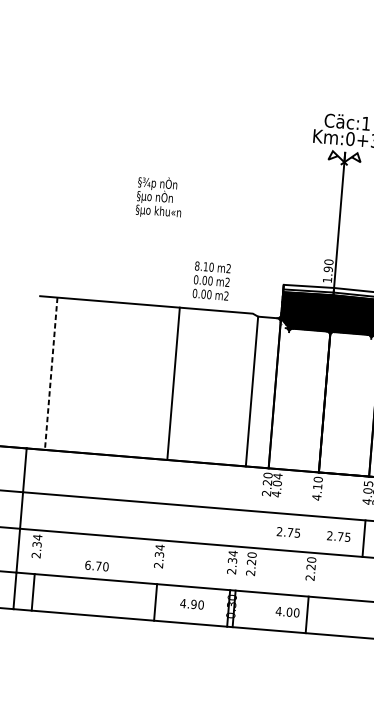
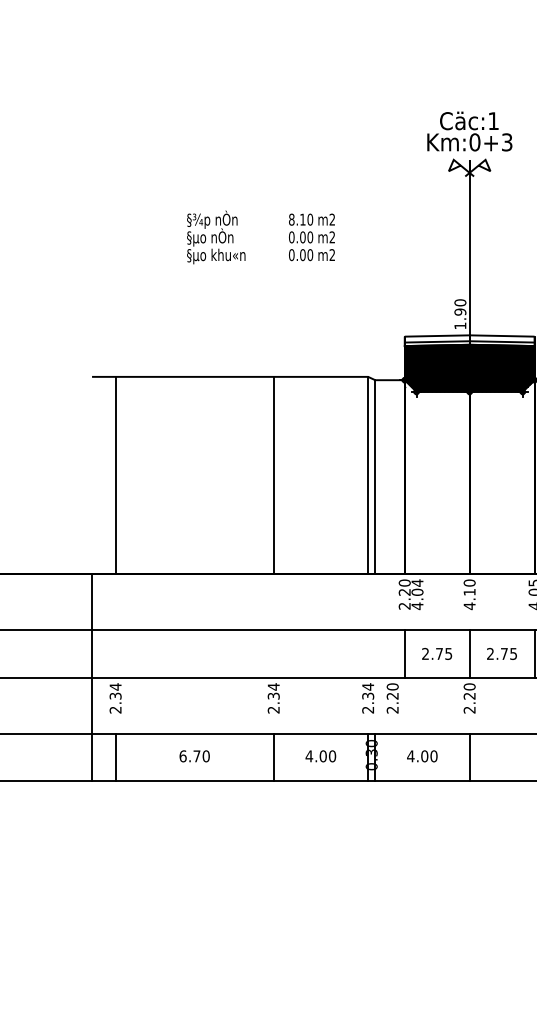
text: (159, 197) -> (216, 237), moved
text: (211, 281) -> (311, 237), moved
line: (51, 373) -> (115, 475), dashed -> solid
line: (246, 389) -> (368, 474), added
line: (263, 530) -> (404, 653), added
line: (313, 534) -> (469, 653), added
text: (96, 566) -> (194, 756), moved
text: (193, 604) -> (322, 756), 4.90 -> 4.00
text: (287, 612) -> (422, 756), moved

